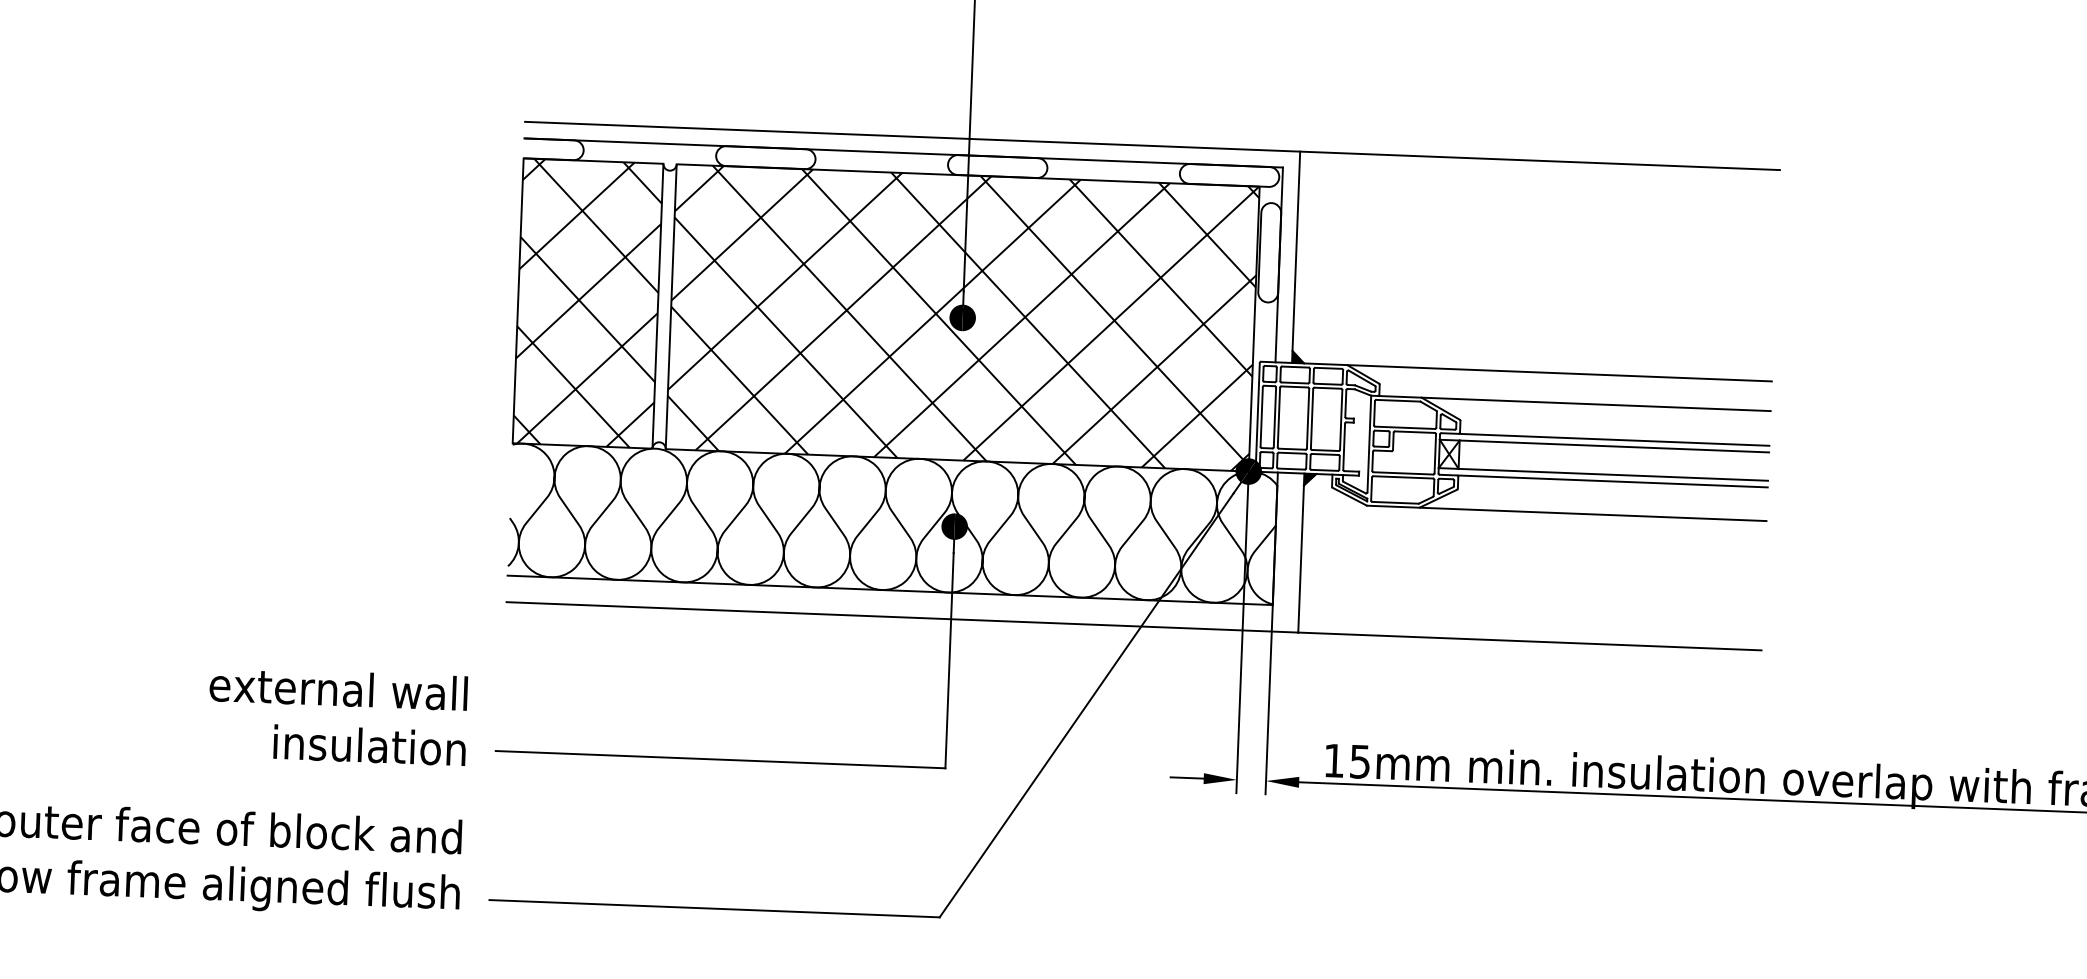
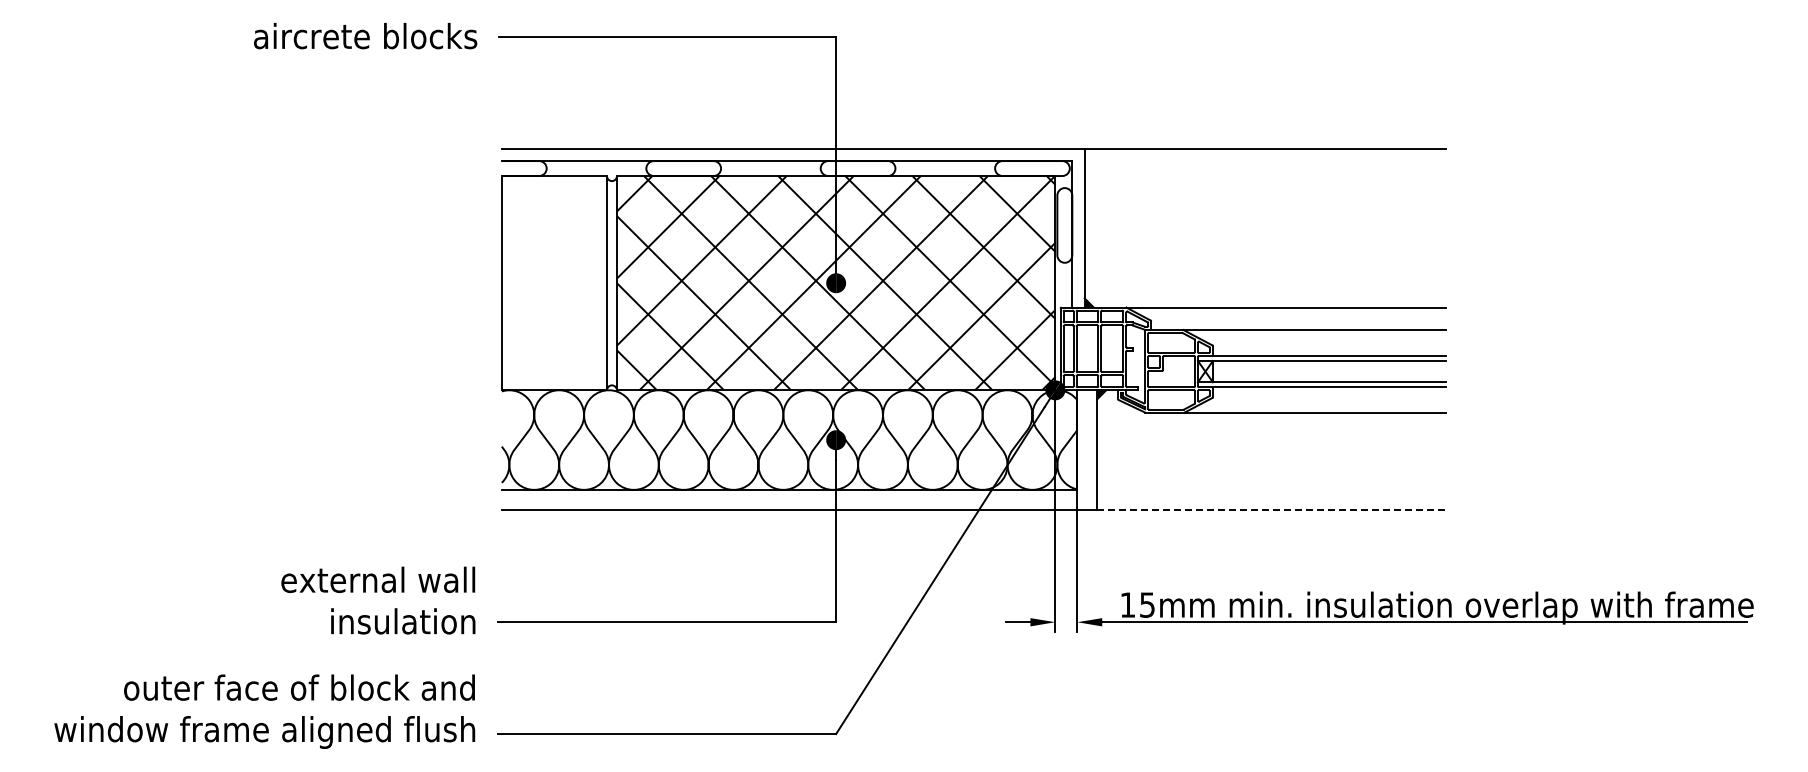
hatch: (586, 303) -> (553, 283), removed
line: (1530, 641) -> (1271, 509), solid -> dashed

